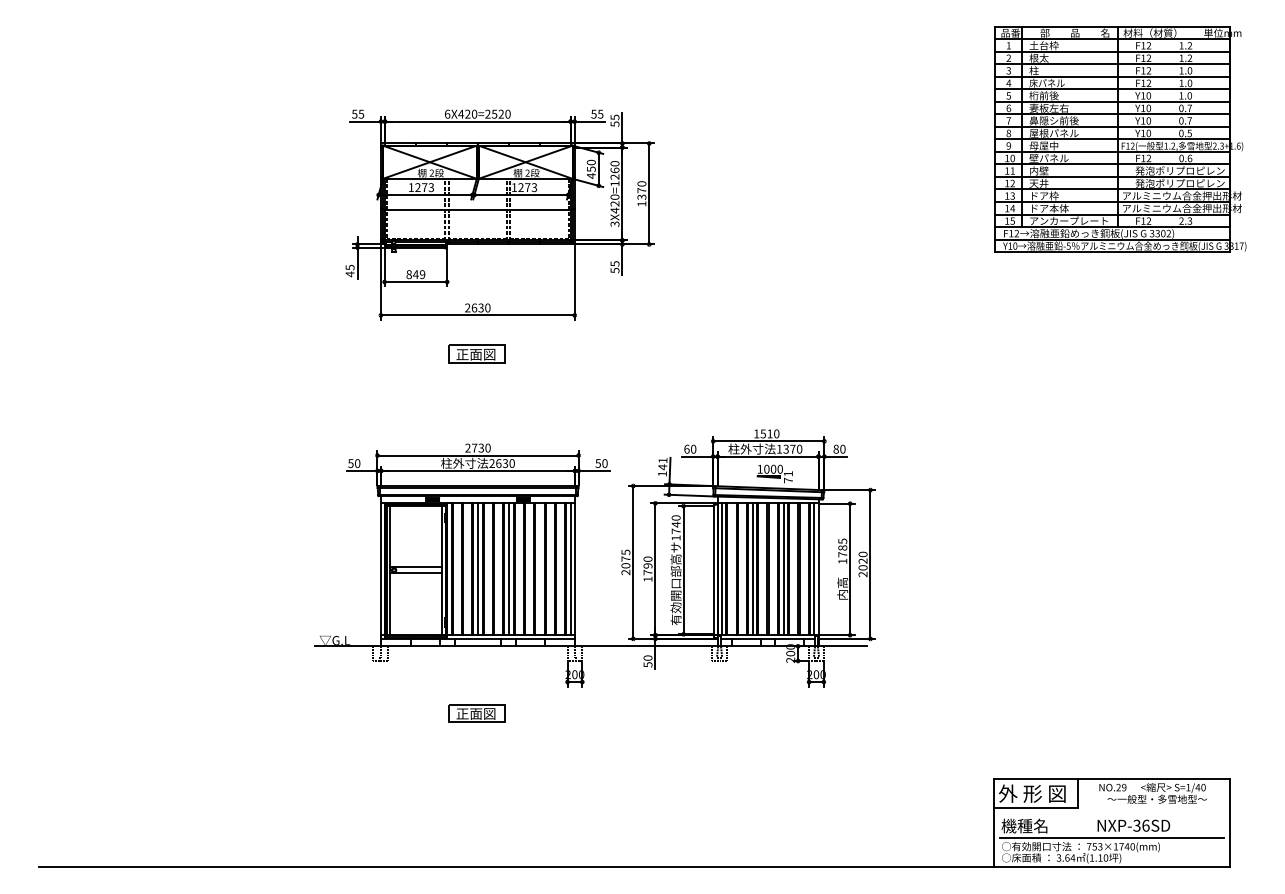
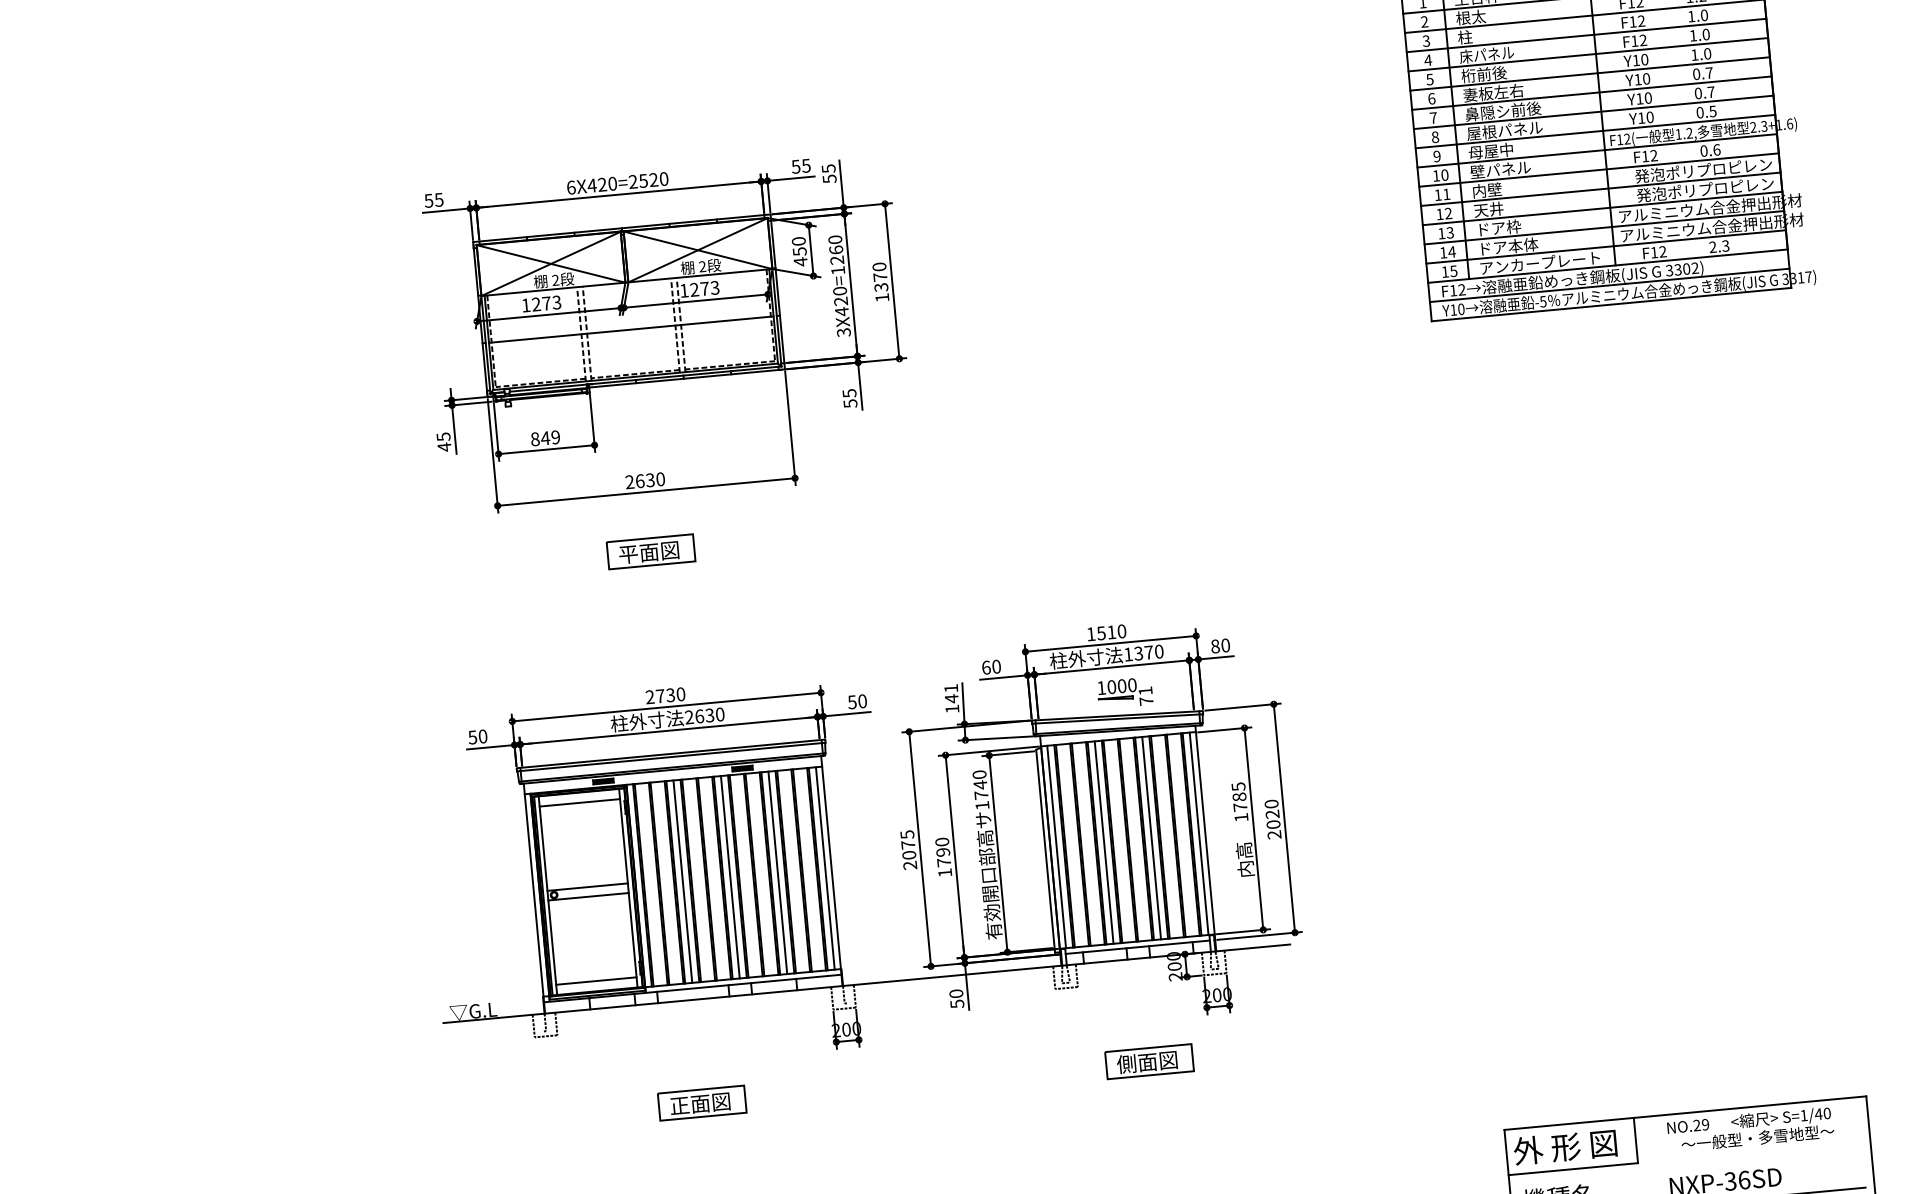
text: (462, 354) -> (628, 554), 正面図 -> 平面図
line: (416, 512) -> (580, 803), added
line: (539, 569) -> (777, 873), added
line: (416, 628) -> (596, 981), added
part: (768, 713) -> (1149, 1061), added

